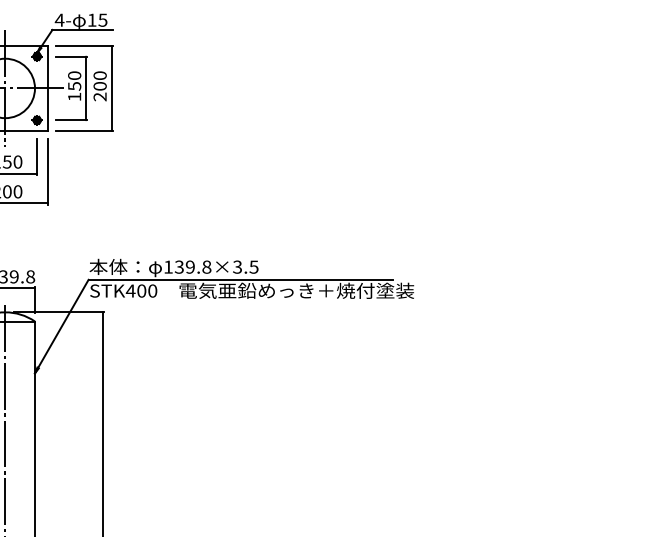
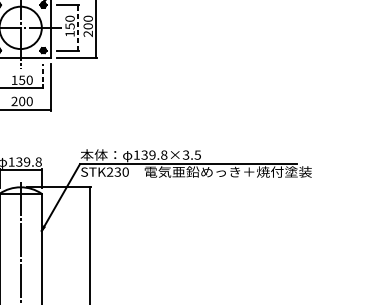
line: (86, 88) -> (78, 27), solid -> dashed
line: (37, 157) -> (43, 77), solid -> dashed
text: (135, 290) -> (113, 171), STK400 -> STK230

